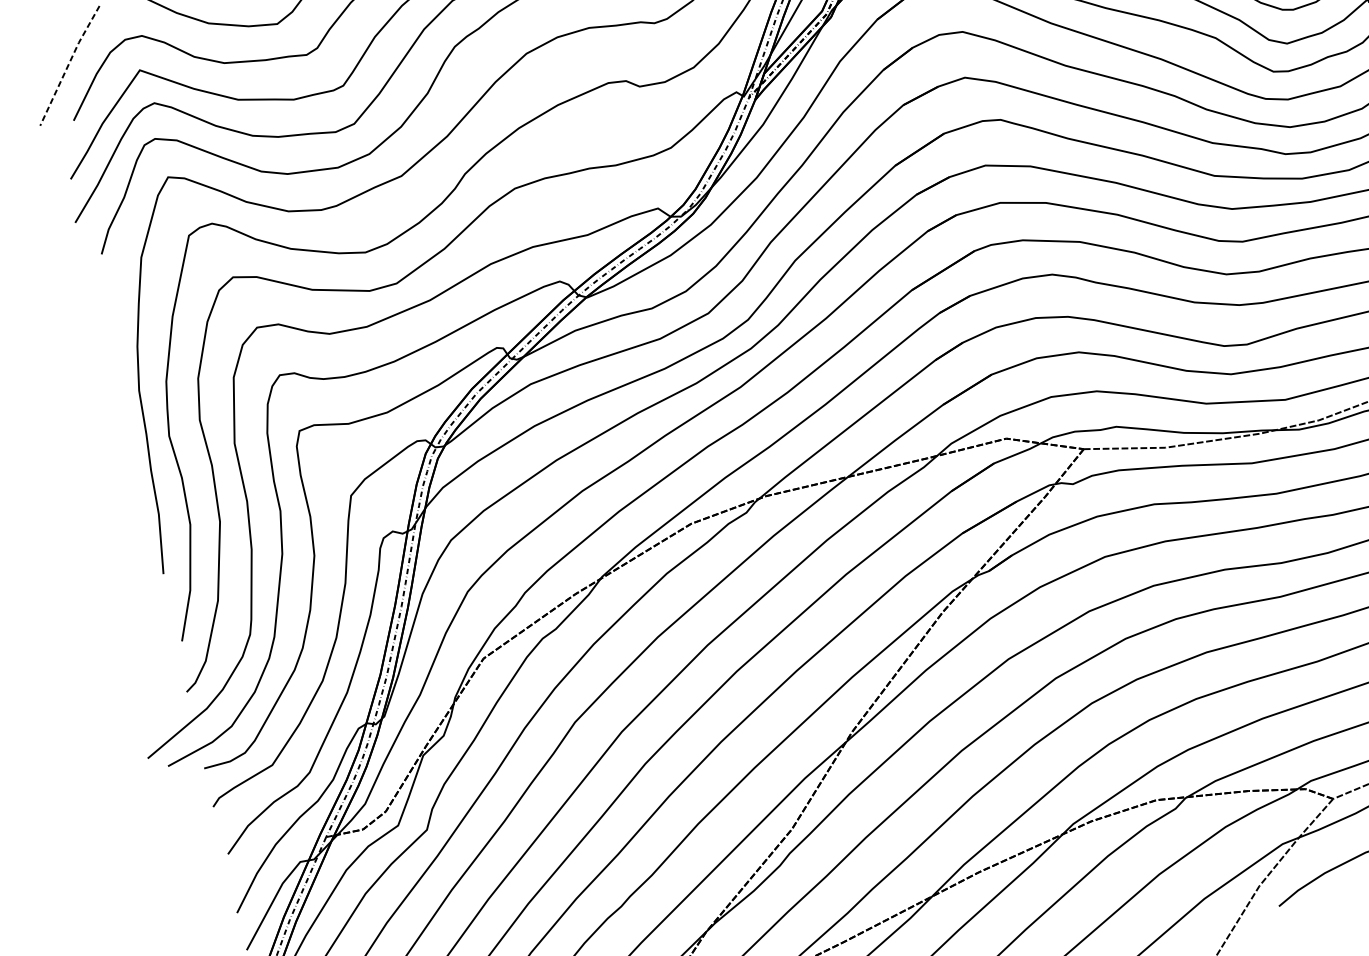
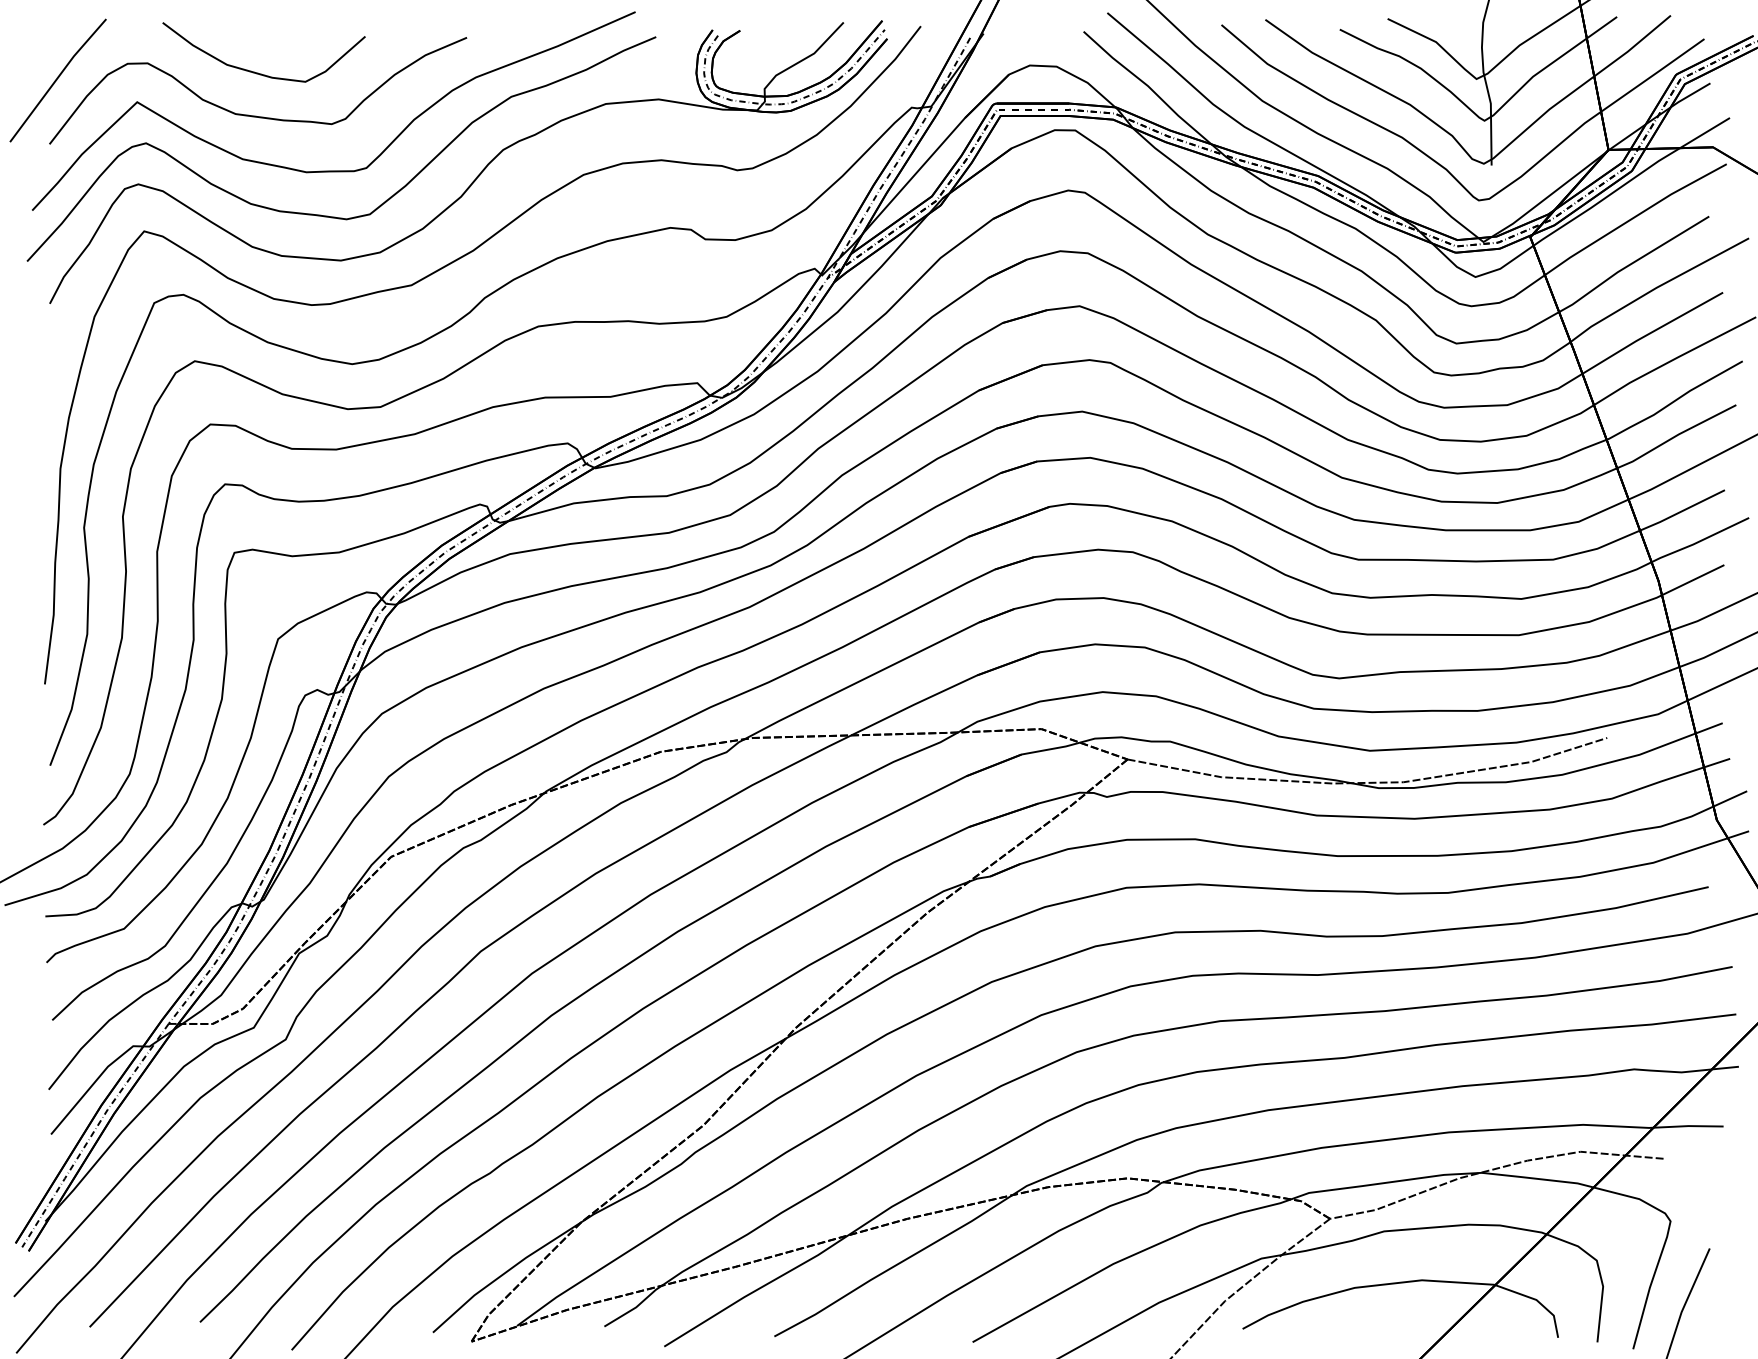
line: (68, 64) -> (57, 78), dashed -> solid

